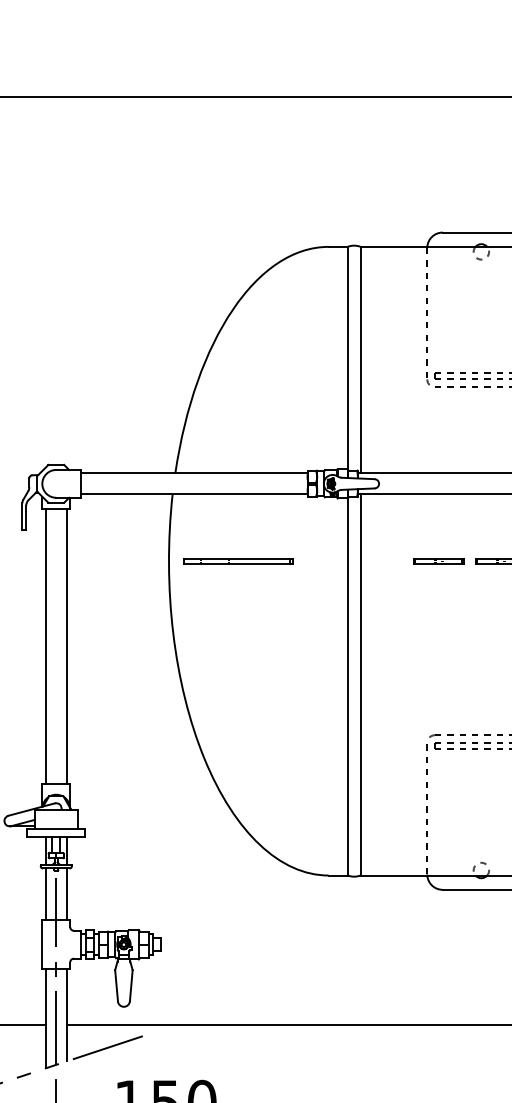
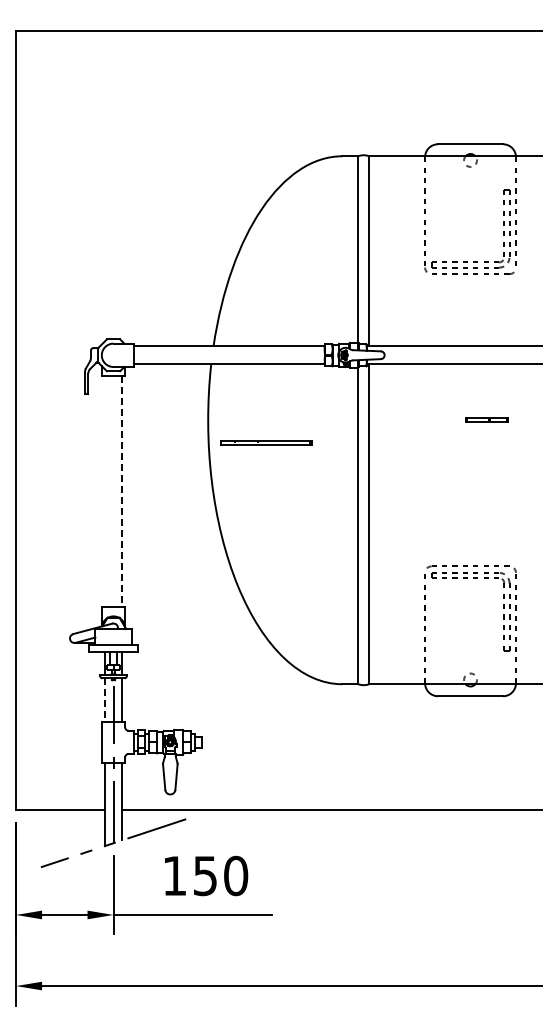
part: (238, 560) -> (266, 442), moved
part: (438, 560) -> (434, 419), removed
line: (45, 646) -> (104, 491), removed
line: (66, 646) -> (122, 491), solid -> dashed
line: (45, 893) -> (104, 699), solid -> dashed

